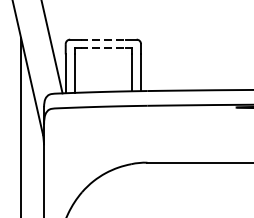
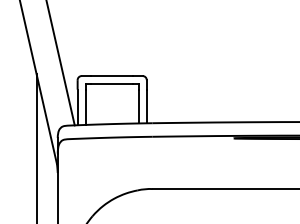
line: (103, 40) -> (112, 76), dashed -> solid
line: (103, 48) -> (112, 84), dashed -> solid

